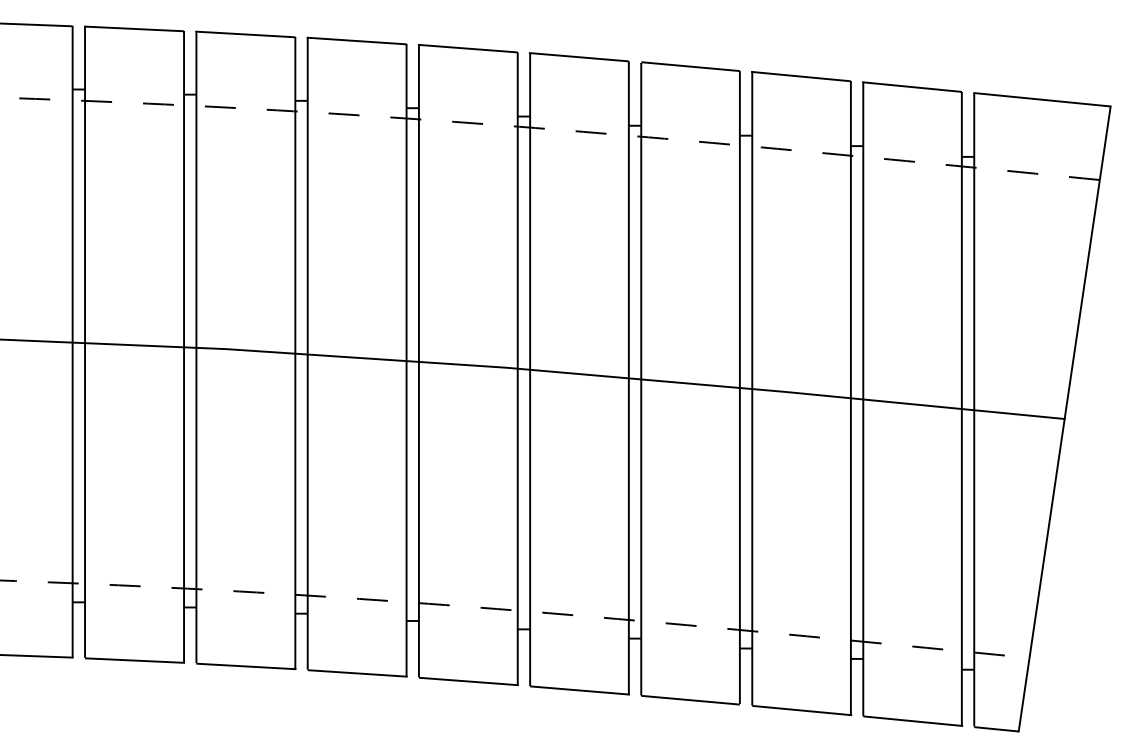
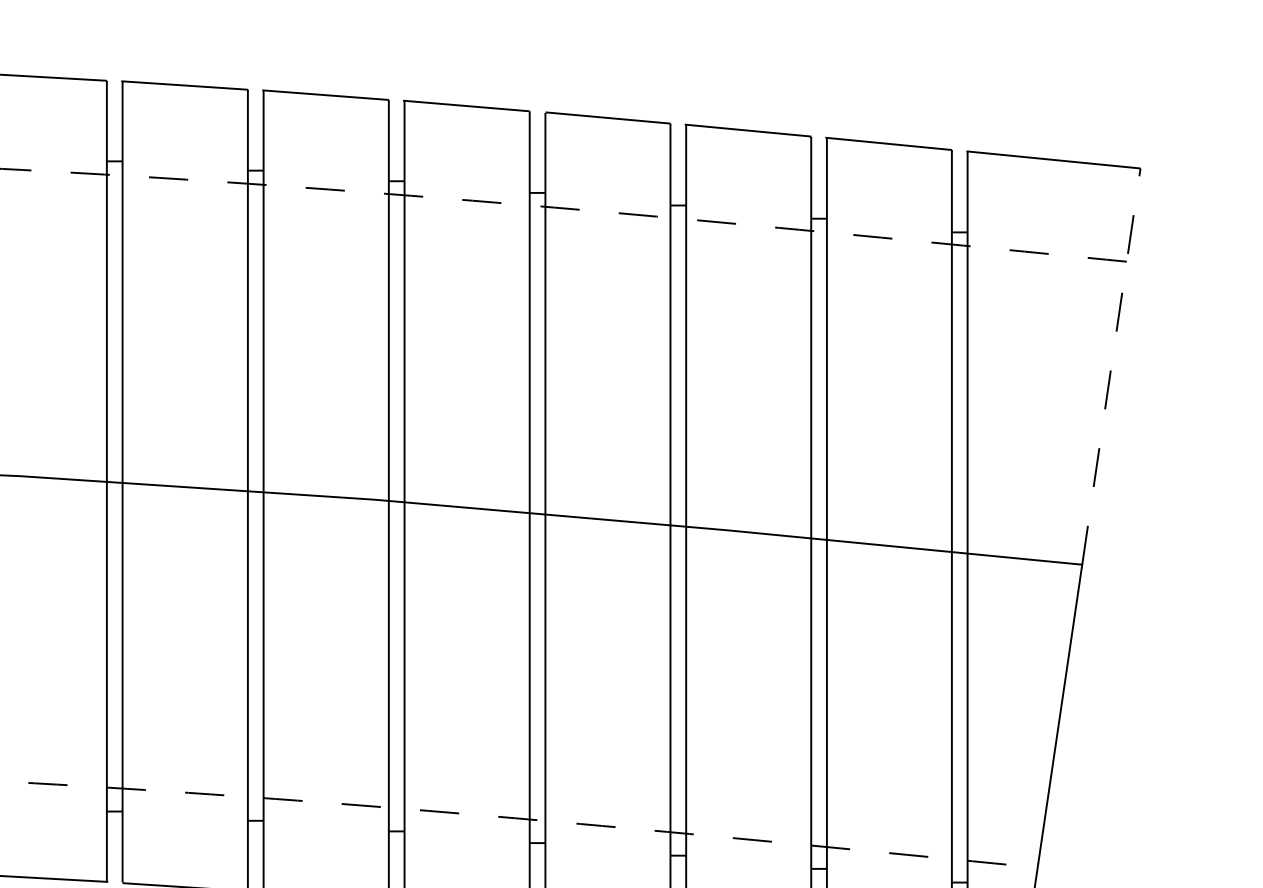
line: (1087, 262) -> (1111, 366), solid -> dashed

